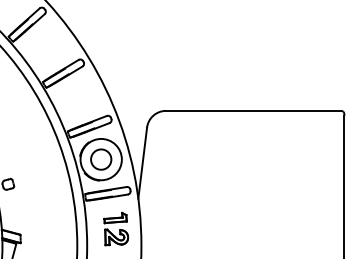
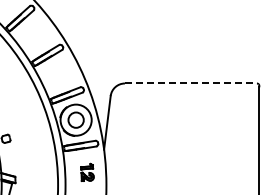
line: (252, 110) -> (190, 83), solid -> dashed
part: (116, 229) -> (87, 172), size x0.7

